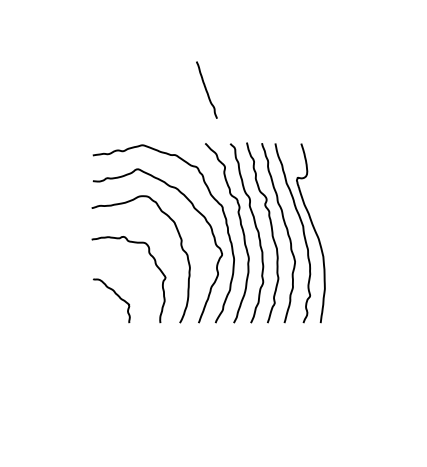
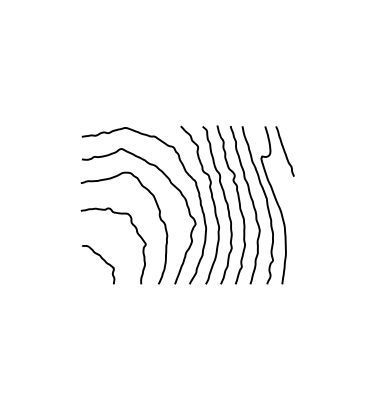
curve: (206, 89) -> (284, 150), moved

